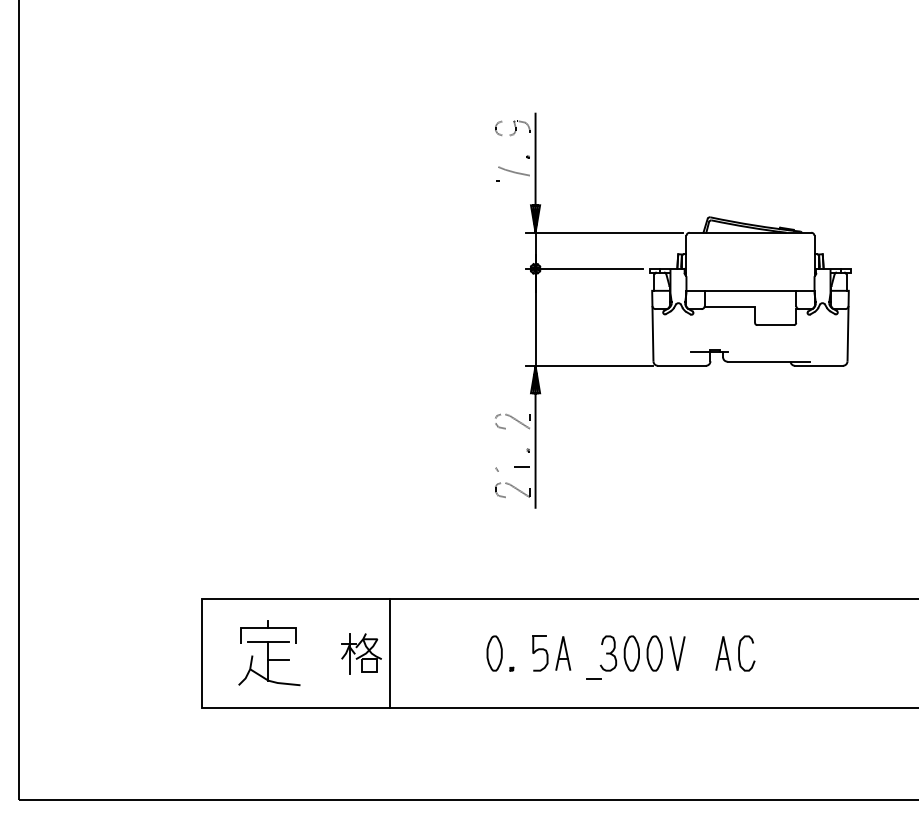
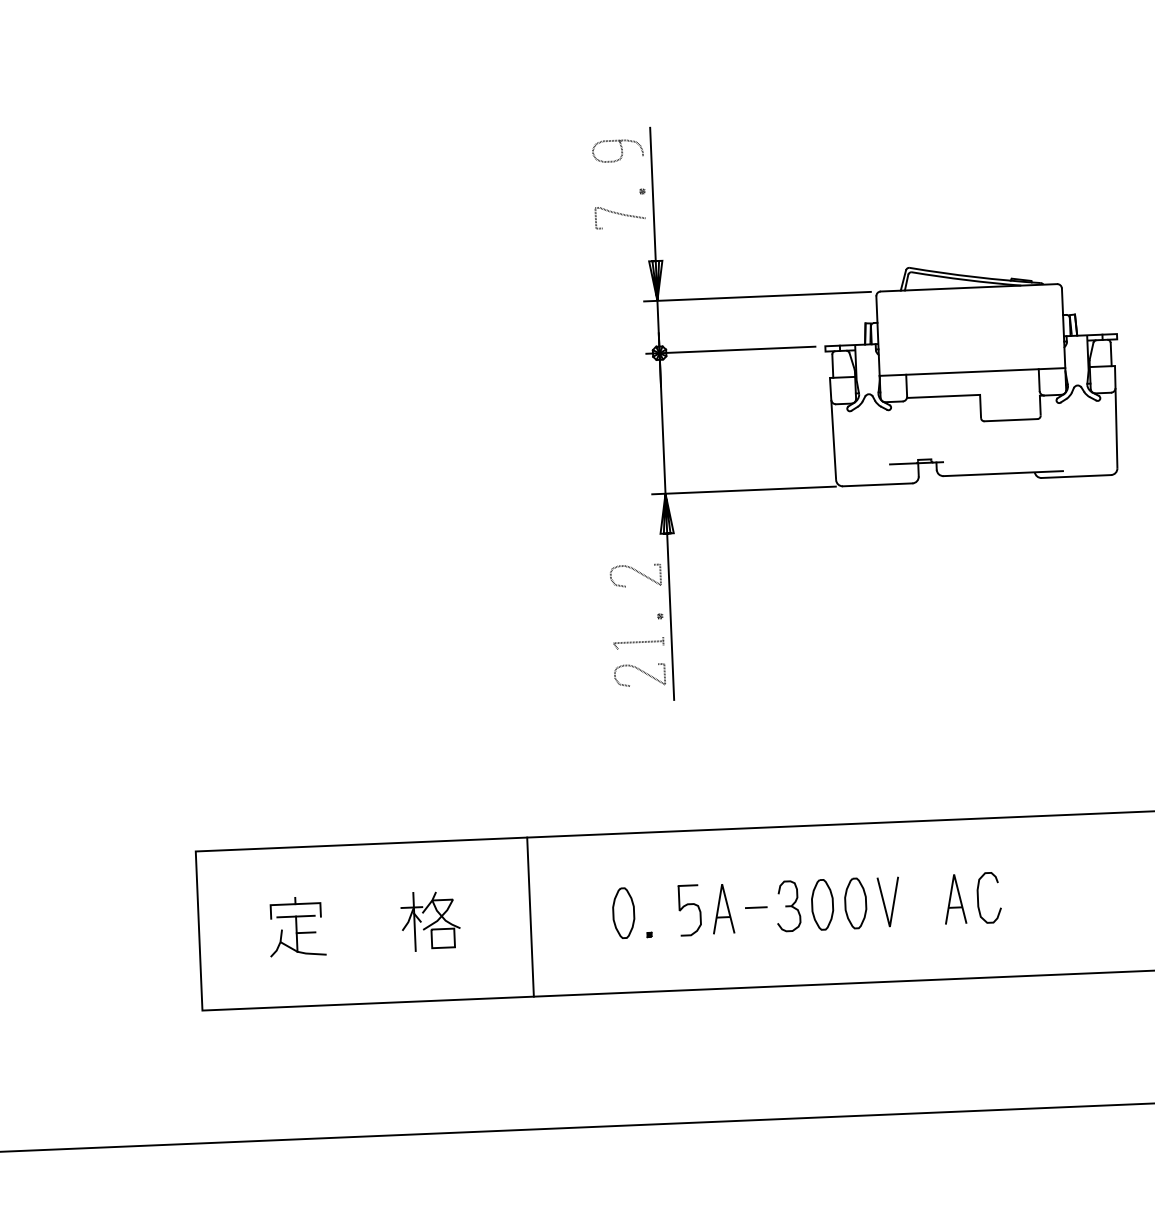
part: (269, 653) -> (297, 926), size x0.62
line: (390, 653) -> (530, 917), moved
line: (593, 678) -> (755, 907), moved

